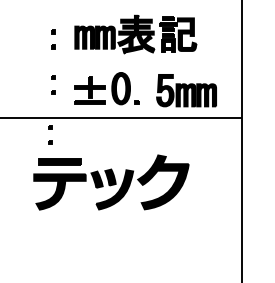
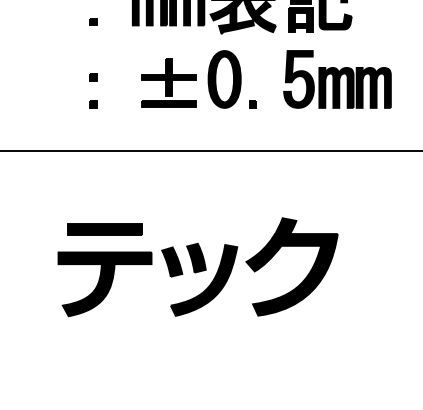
part: (106, 88) -> (198, 79), moved
part: (186, 90) -> (337, 79), moved
part: (50, 134) -> (87, 180), removed

